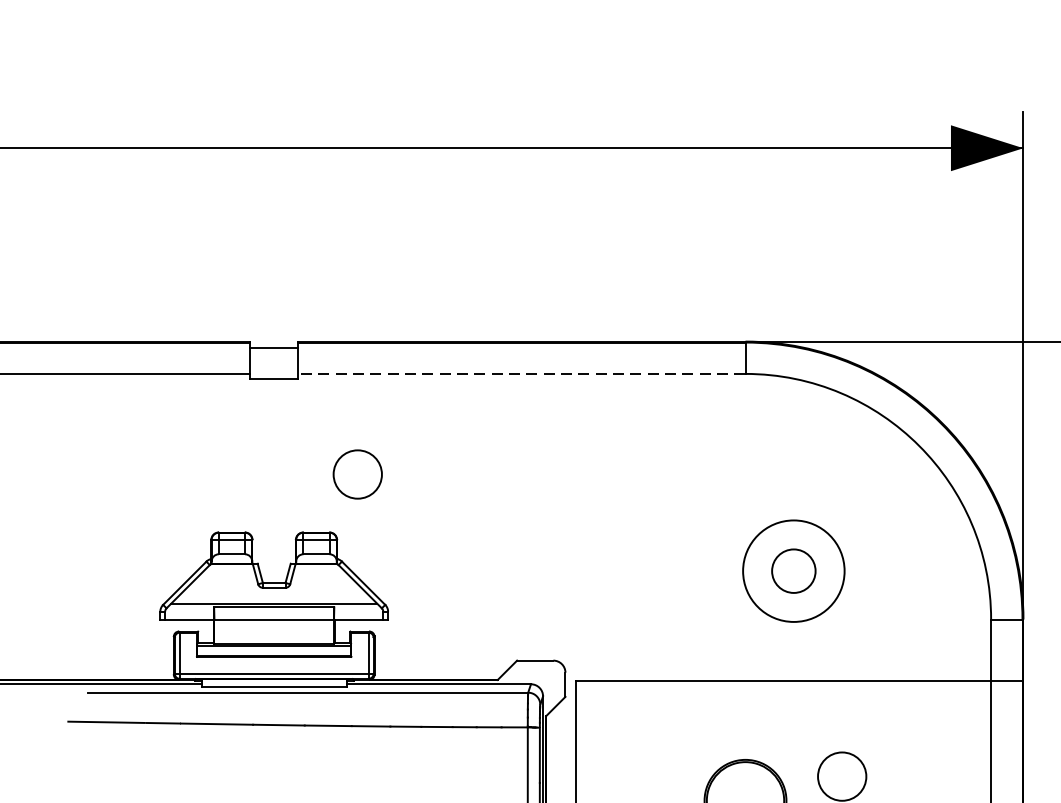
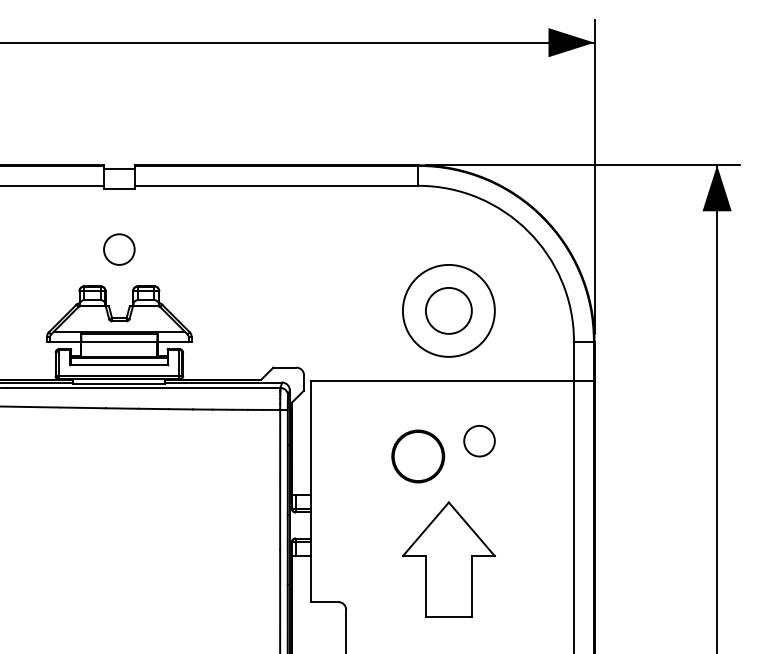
line: (522, 373) -> (276, 185), dashed -> solid
circle: (358, 474) -> (119, 249), moved
circle: (793, 570) -> (448, 310), size x1.43
circle: (793, 570) -> (448, 310), size x1.67

